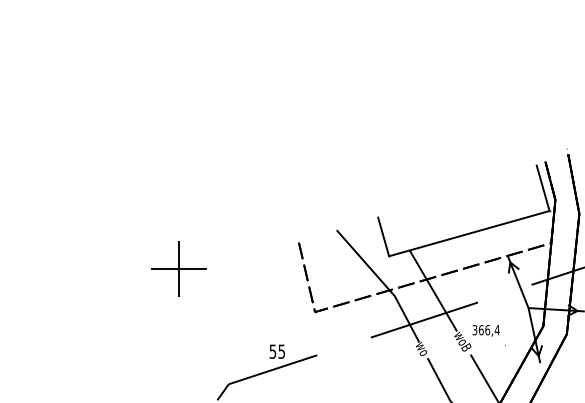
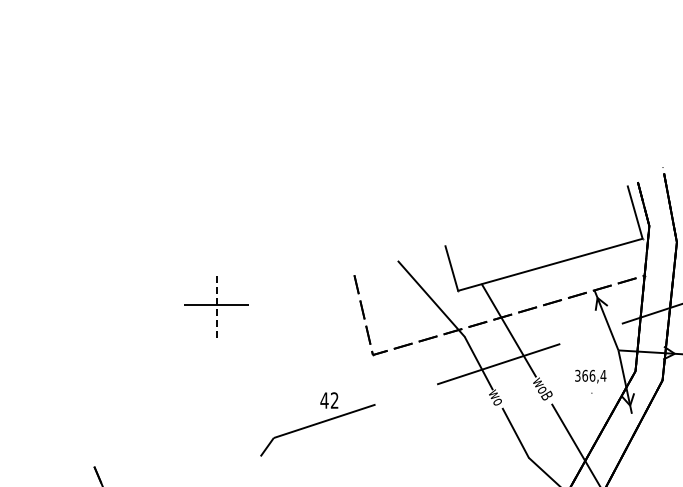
line: (178, 268) -> (216, 304), solid -> dashed
text: (485, 330) -> (590, 376), moved
text: (277, 351) -> (329, 400), 55 -> 42

